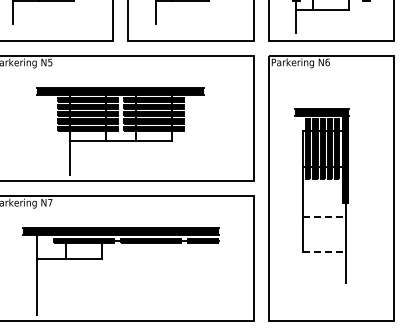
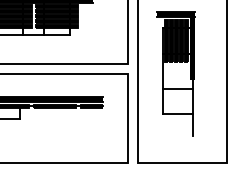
line: (325, 216) -> (178, 88), dashed -> solid
line: (325, 252) -> (178, 114), dashed -> solid

